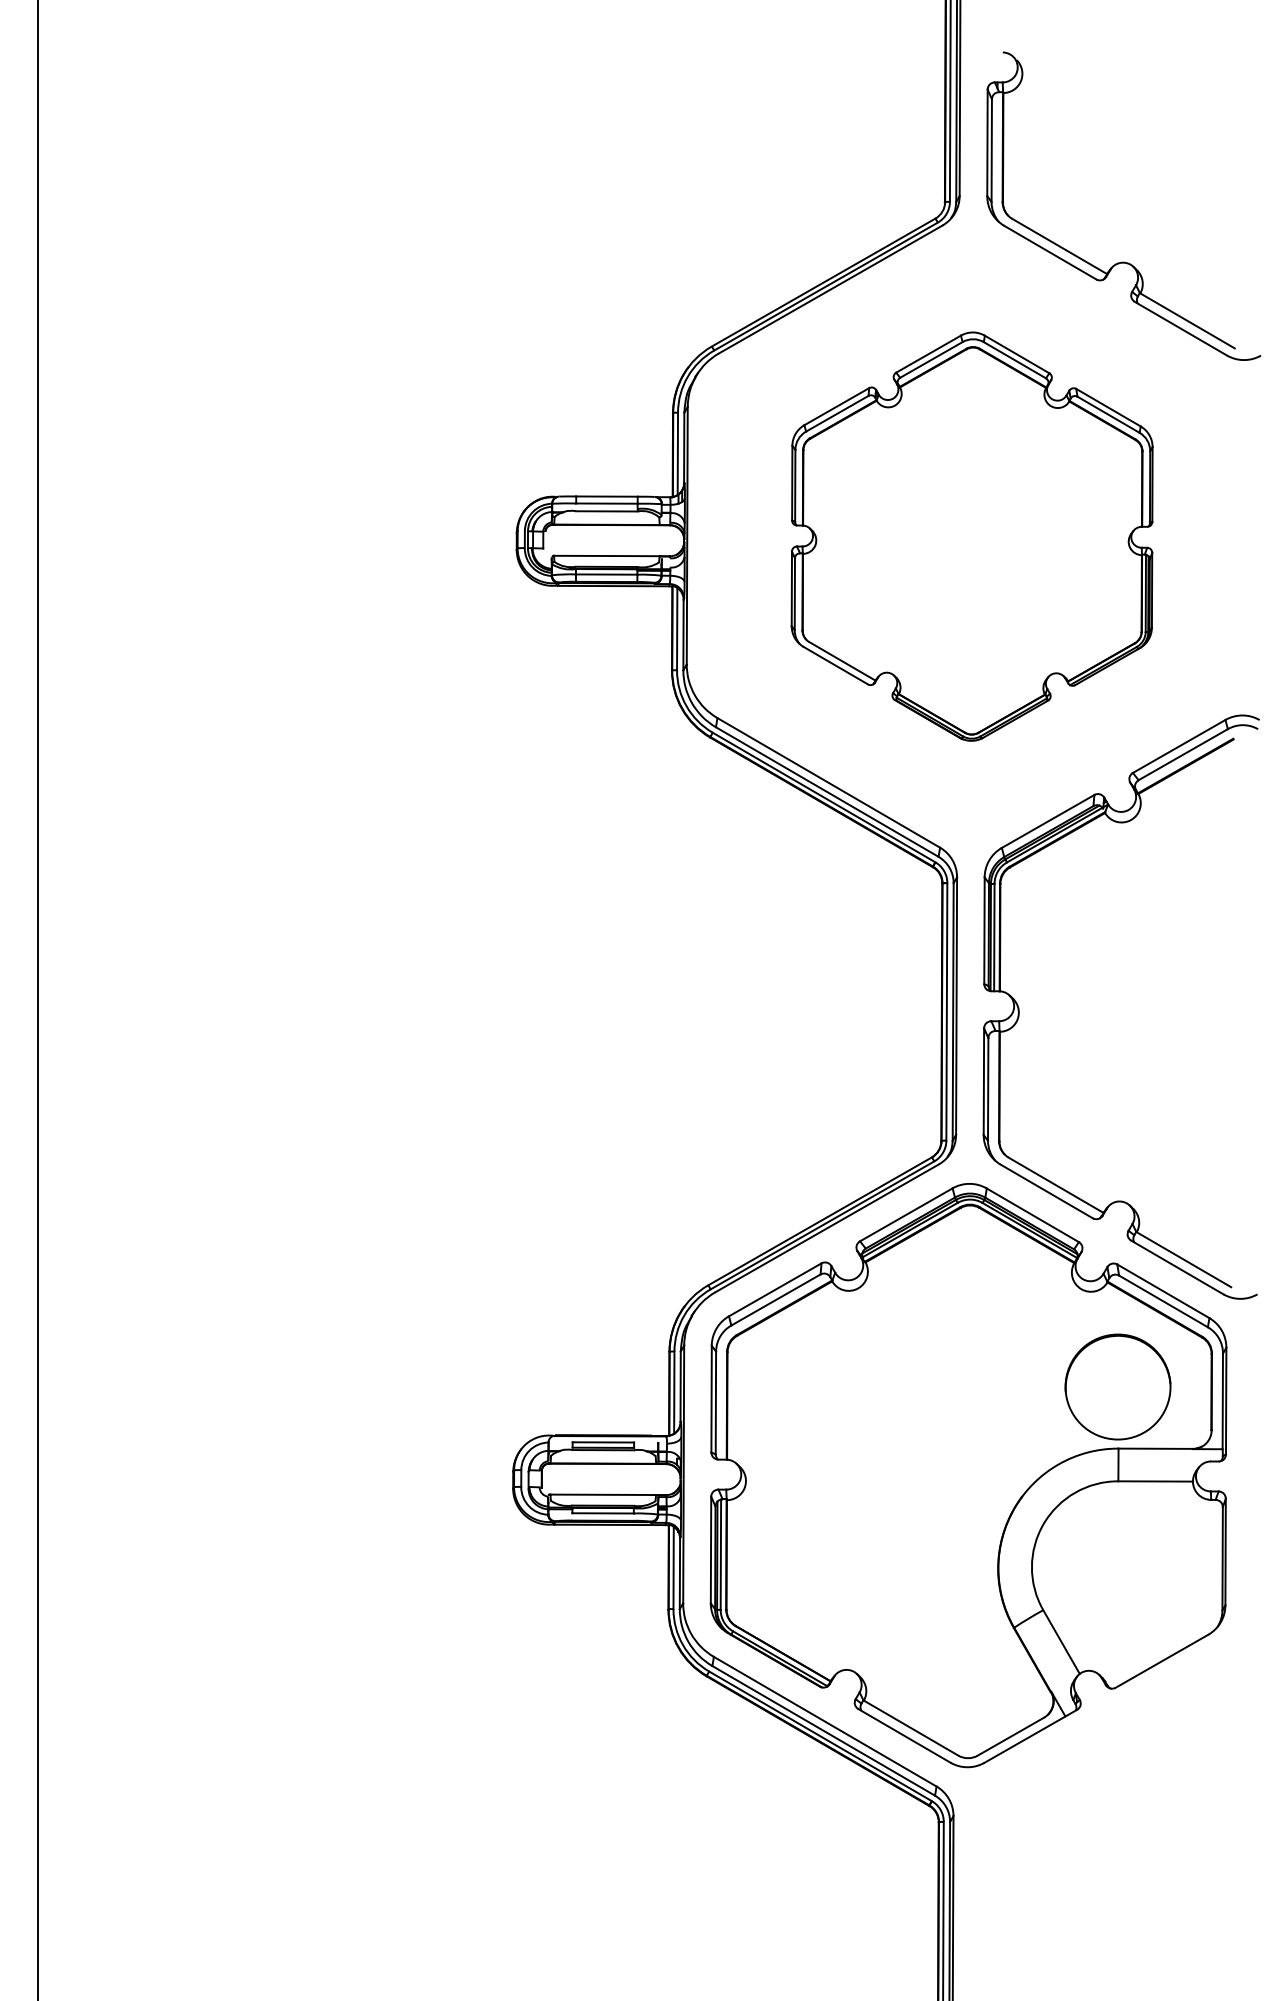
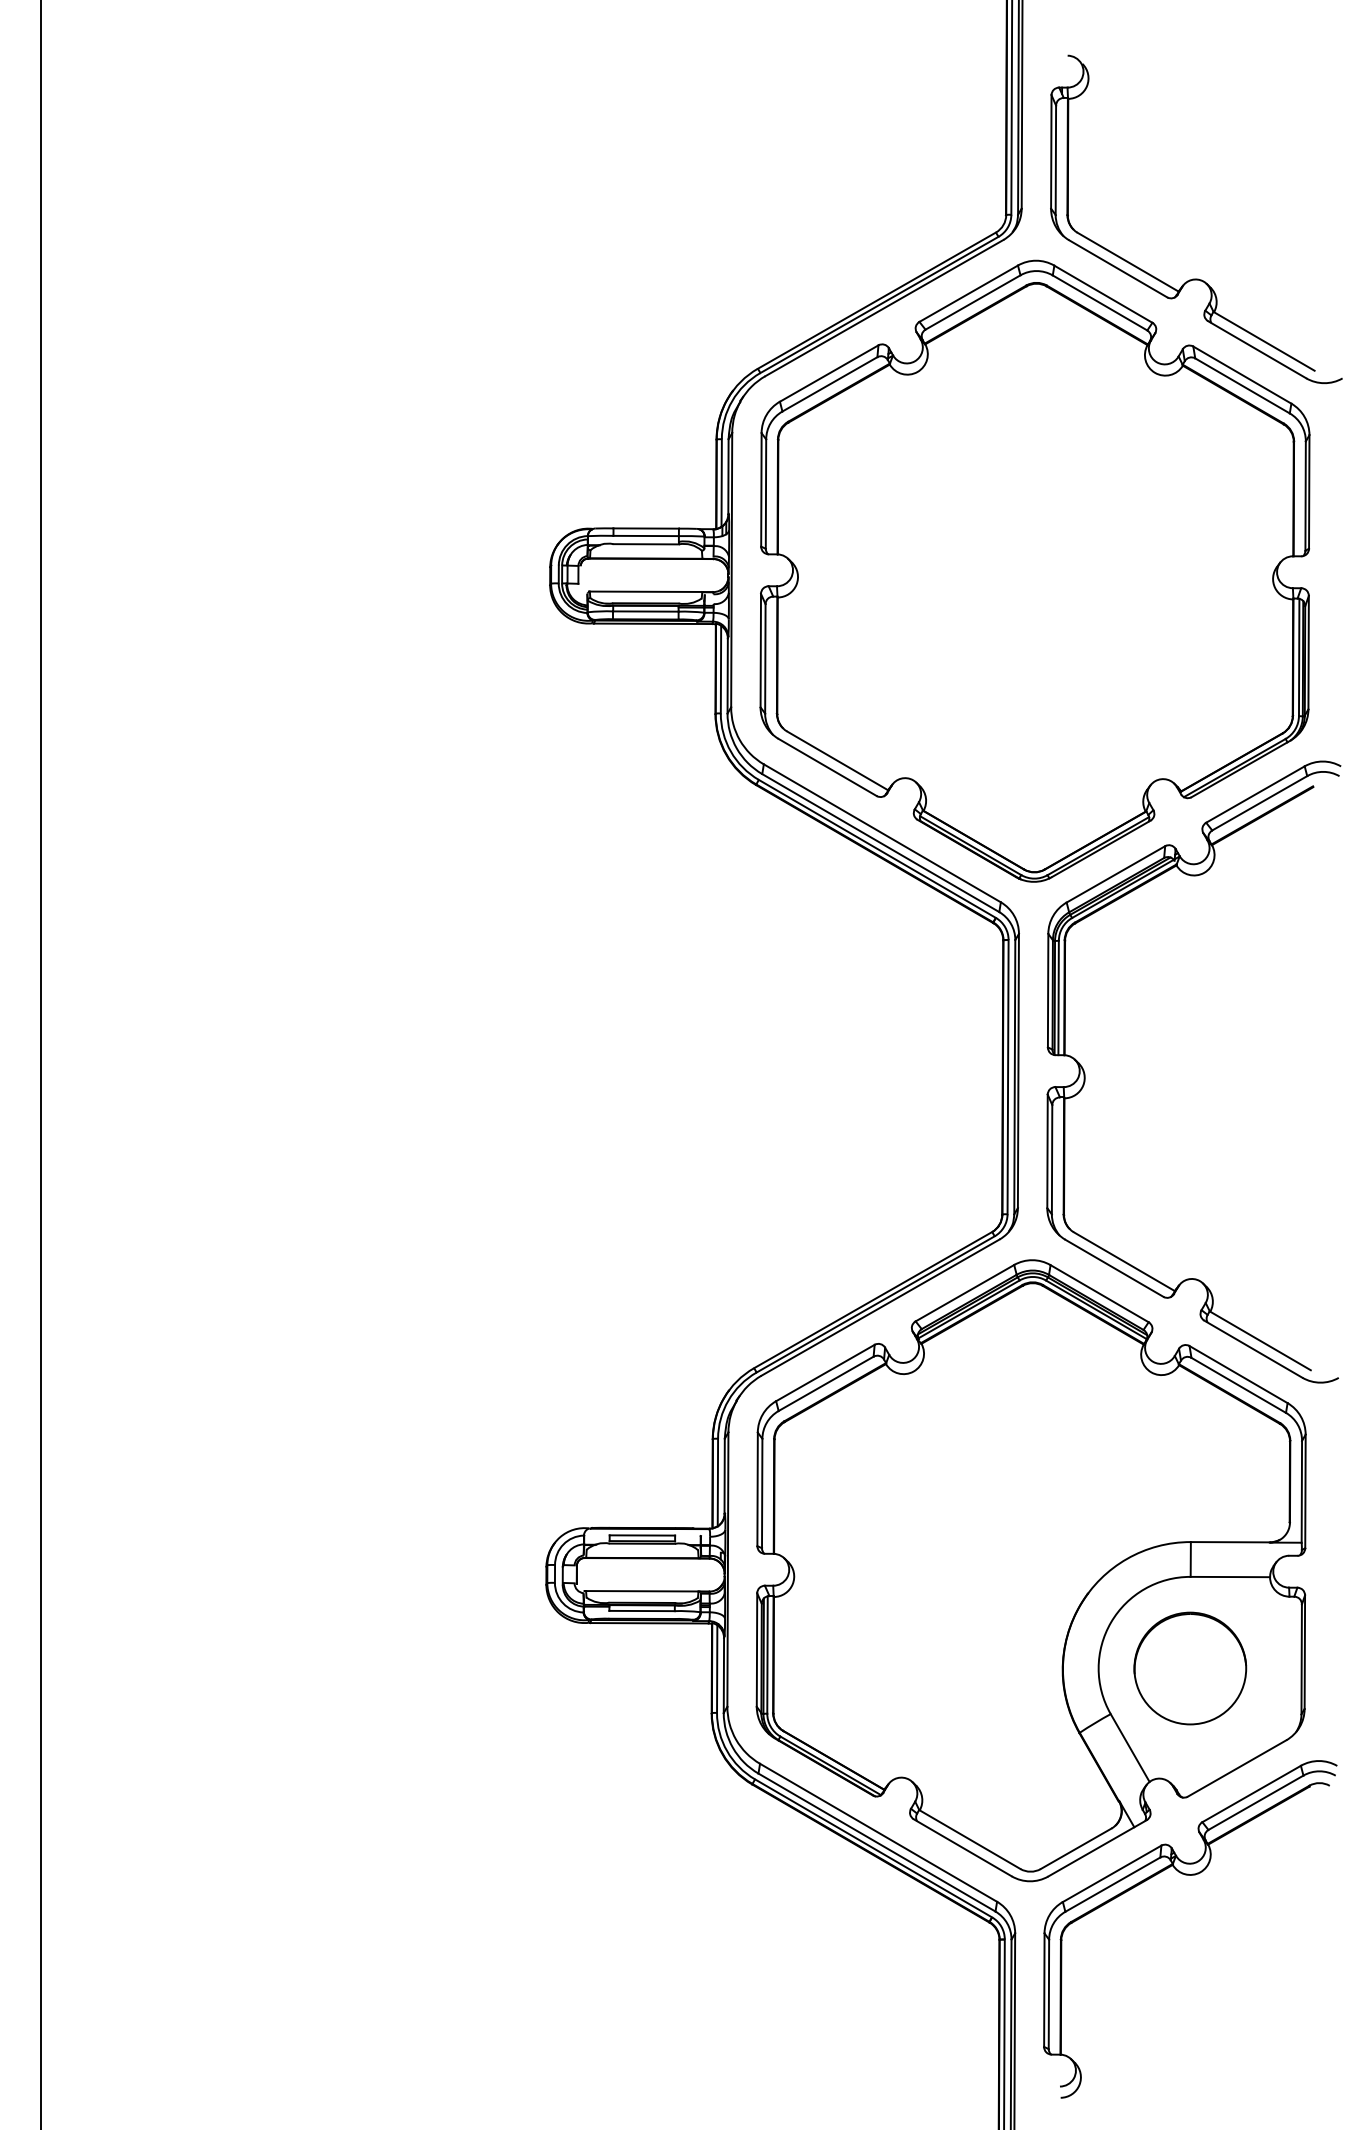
part: (971, 536) -> (1034, 570), size x1.43
part: (1118, 1387) -> (1190, 1668), moved
part: (1118, 1761) -> (1190, 1875), added

